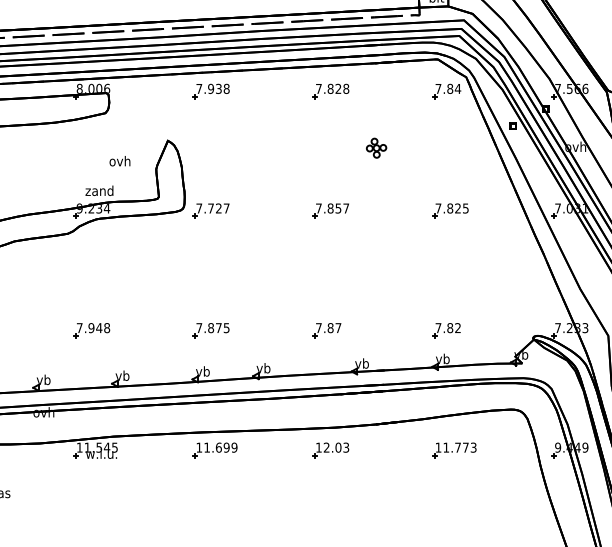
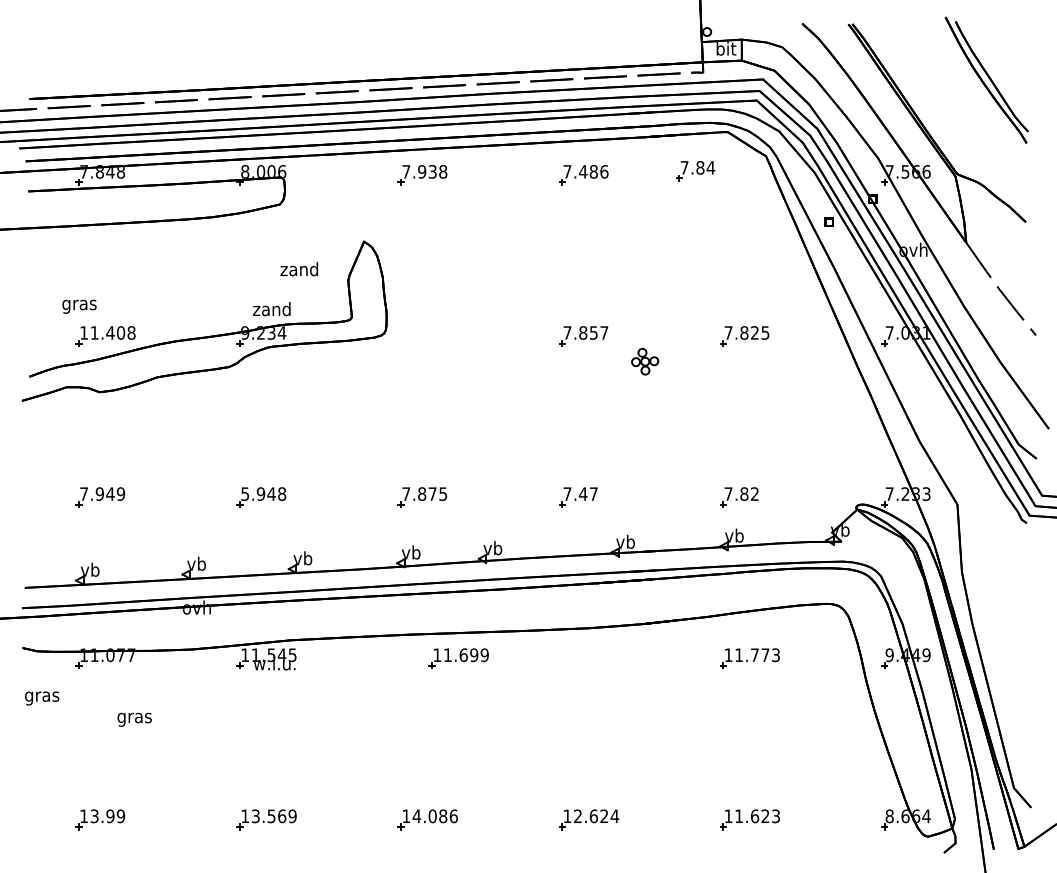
text: (338, 88) -> (593, 171), 7.828 -> 7.486
part: (446, 91) -> (695, 171), moved
part: (376, 148) -> (645, 361), moved
text: (120, 161) -> (299, 269), ovh -> zand
part: (210, 211) -> (421, 336), removed
text: (79, 327) -> (245, 493), 7.948 -> 5.948
text: (330, 327) -> (582, 493), 7.87 -> 7.47
part: (215, 450) -> (458, 658), moved
part: (330, 450) -> (583, 658), removed

